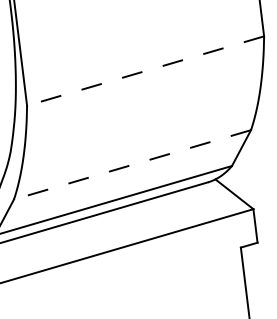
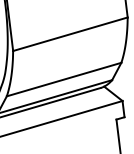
line: (145, 71) -> (70, 34), dashed -> solid
line: (133, 164) -> (64, 79), dashed -> solid

